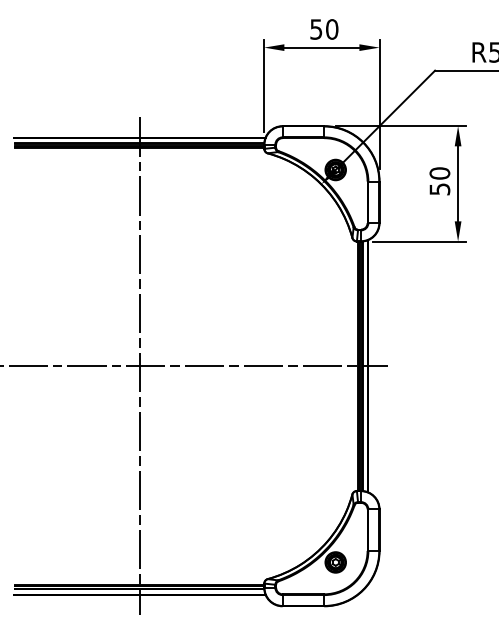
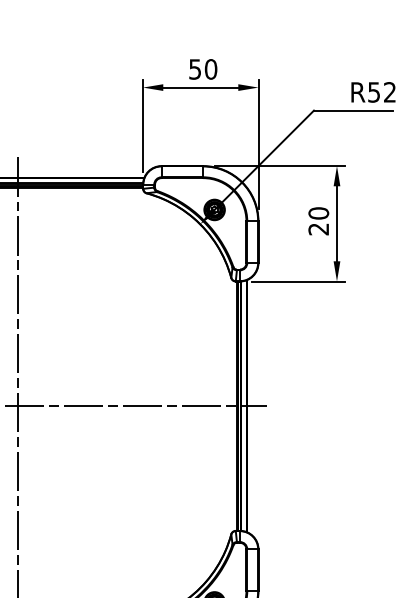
text: (439, 189) -> (318, 229), 50 -> 20

